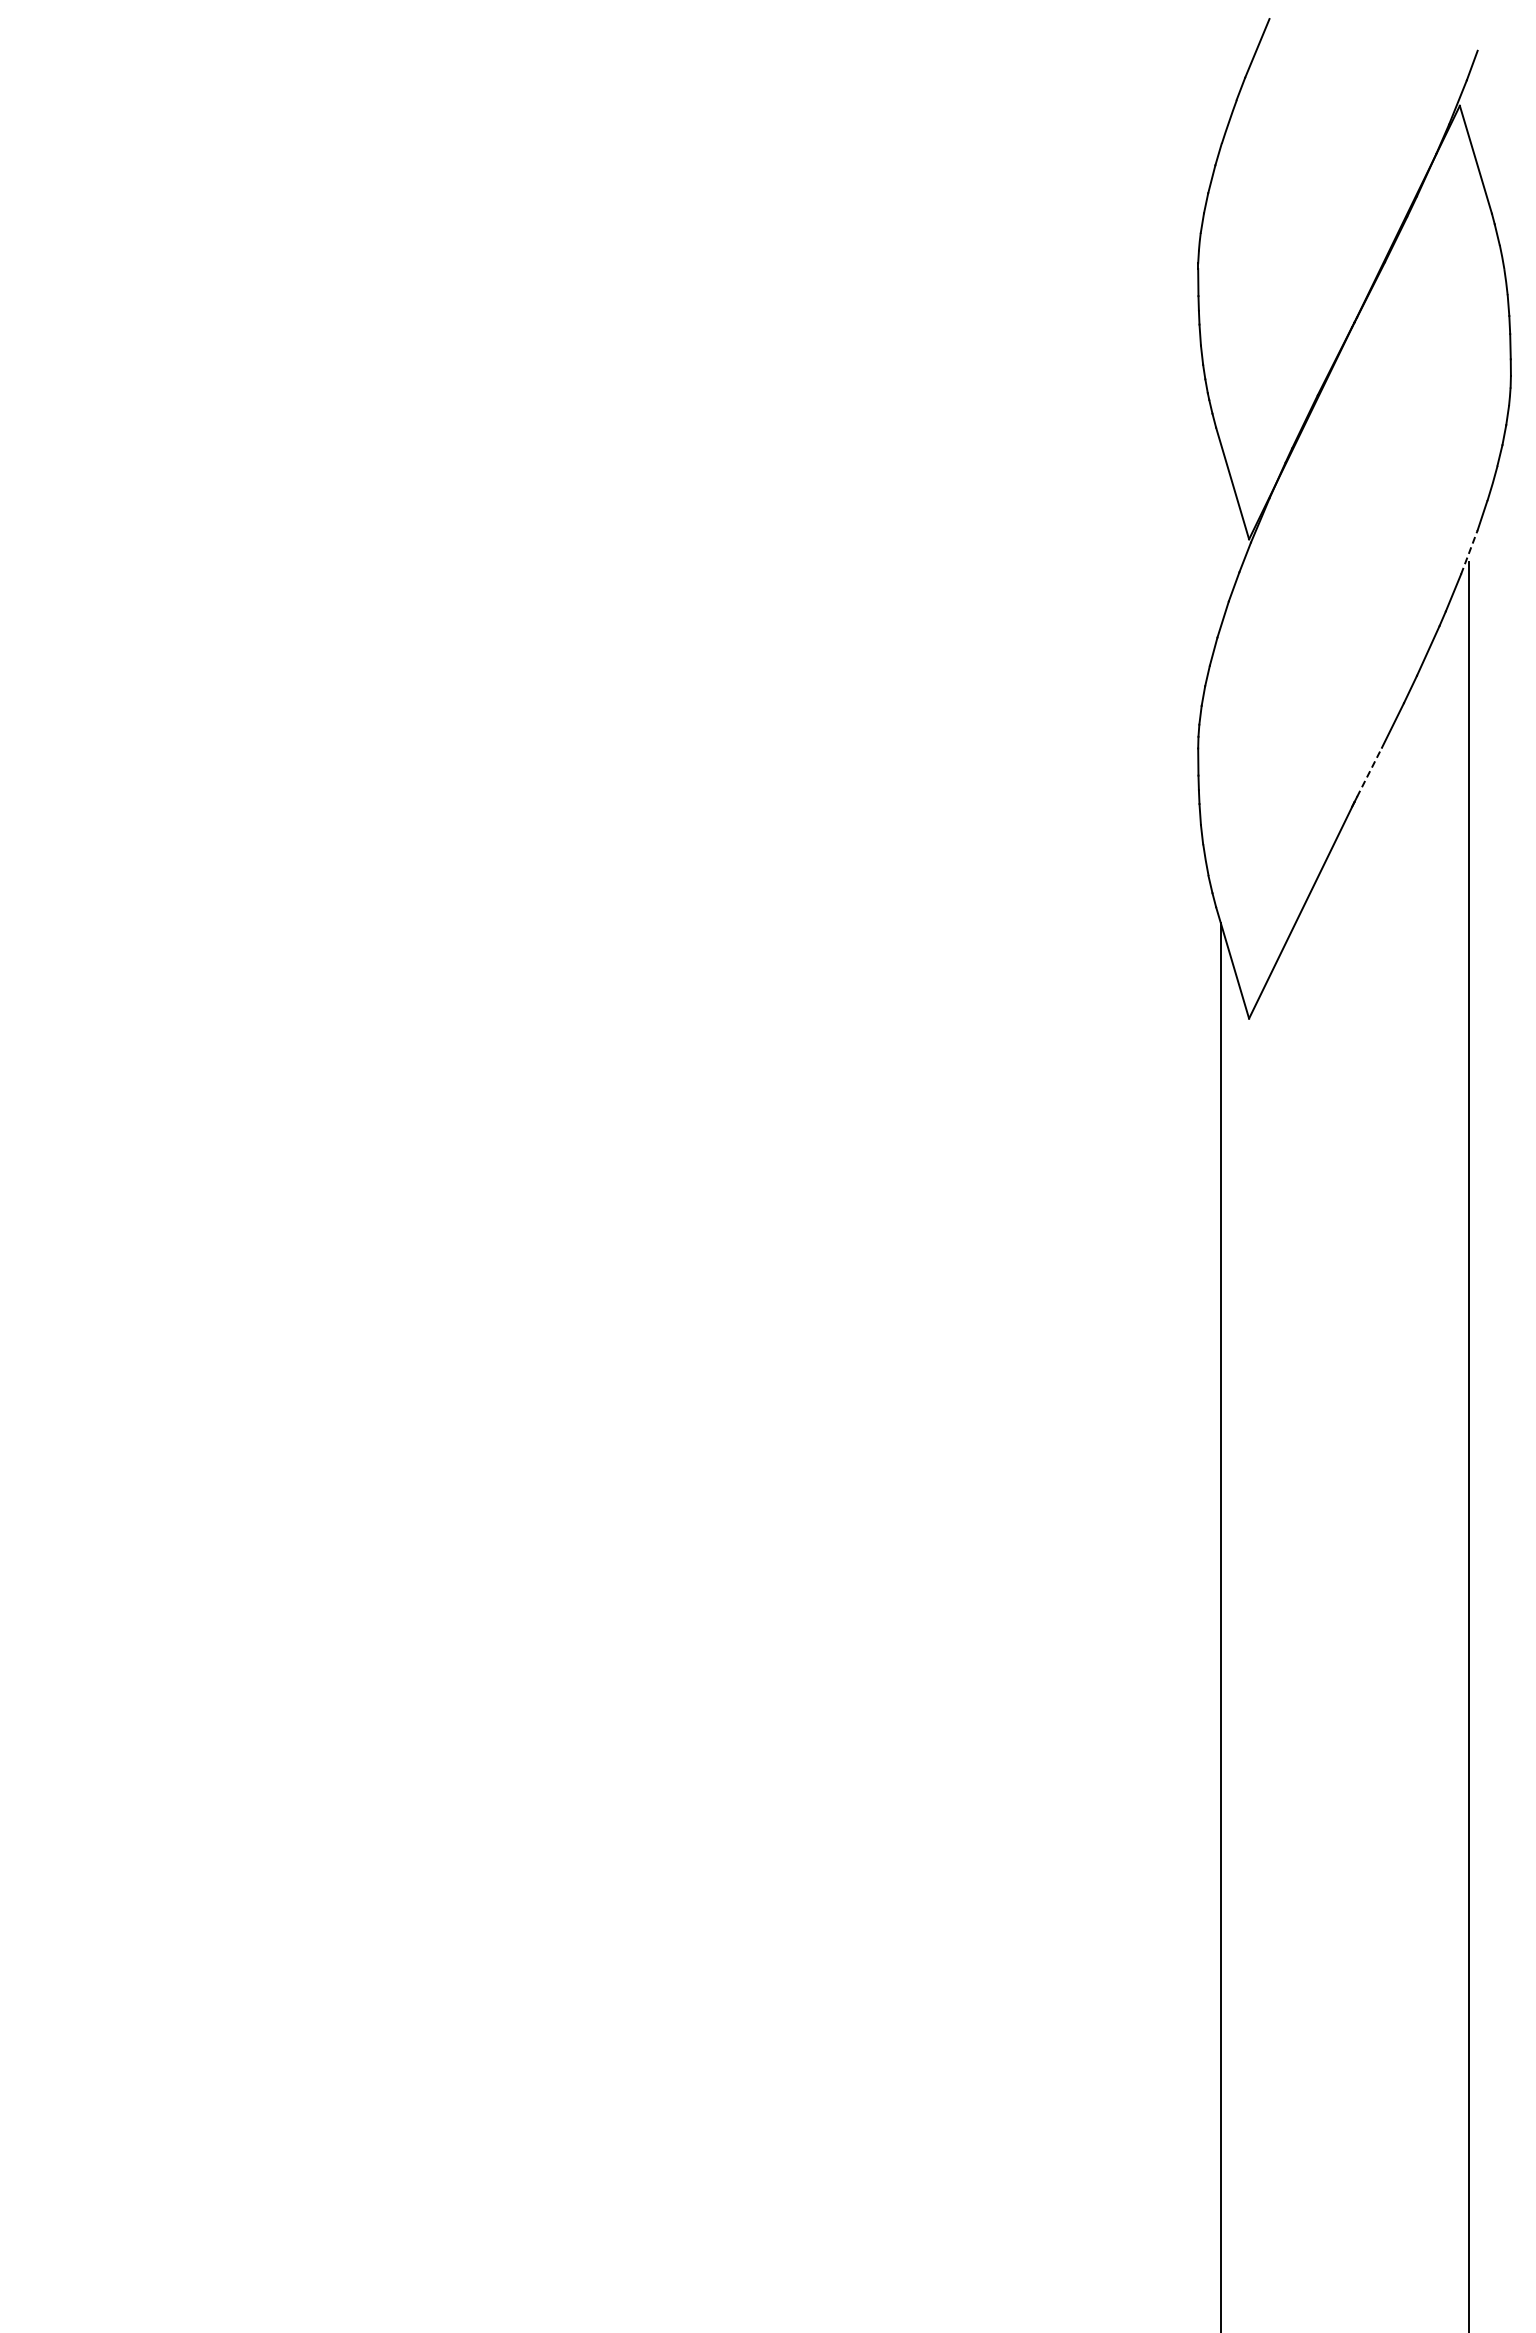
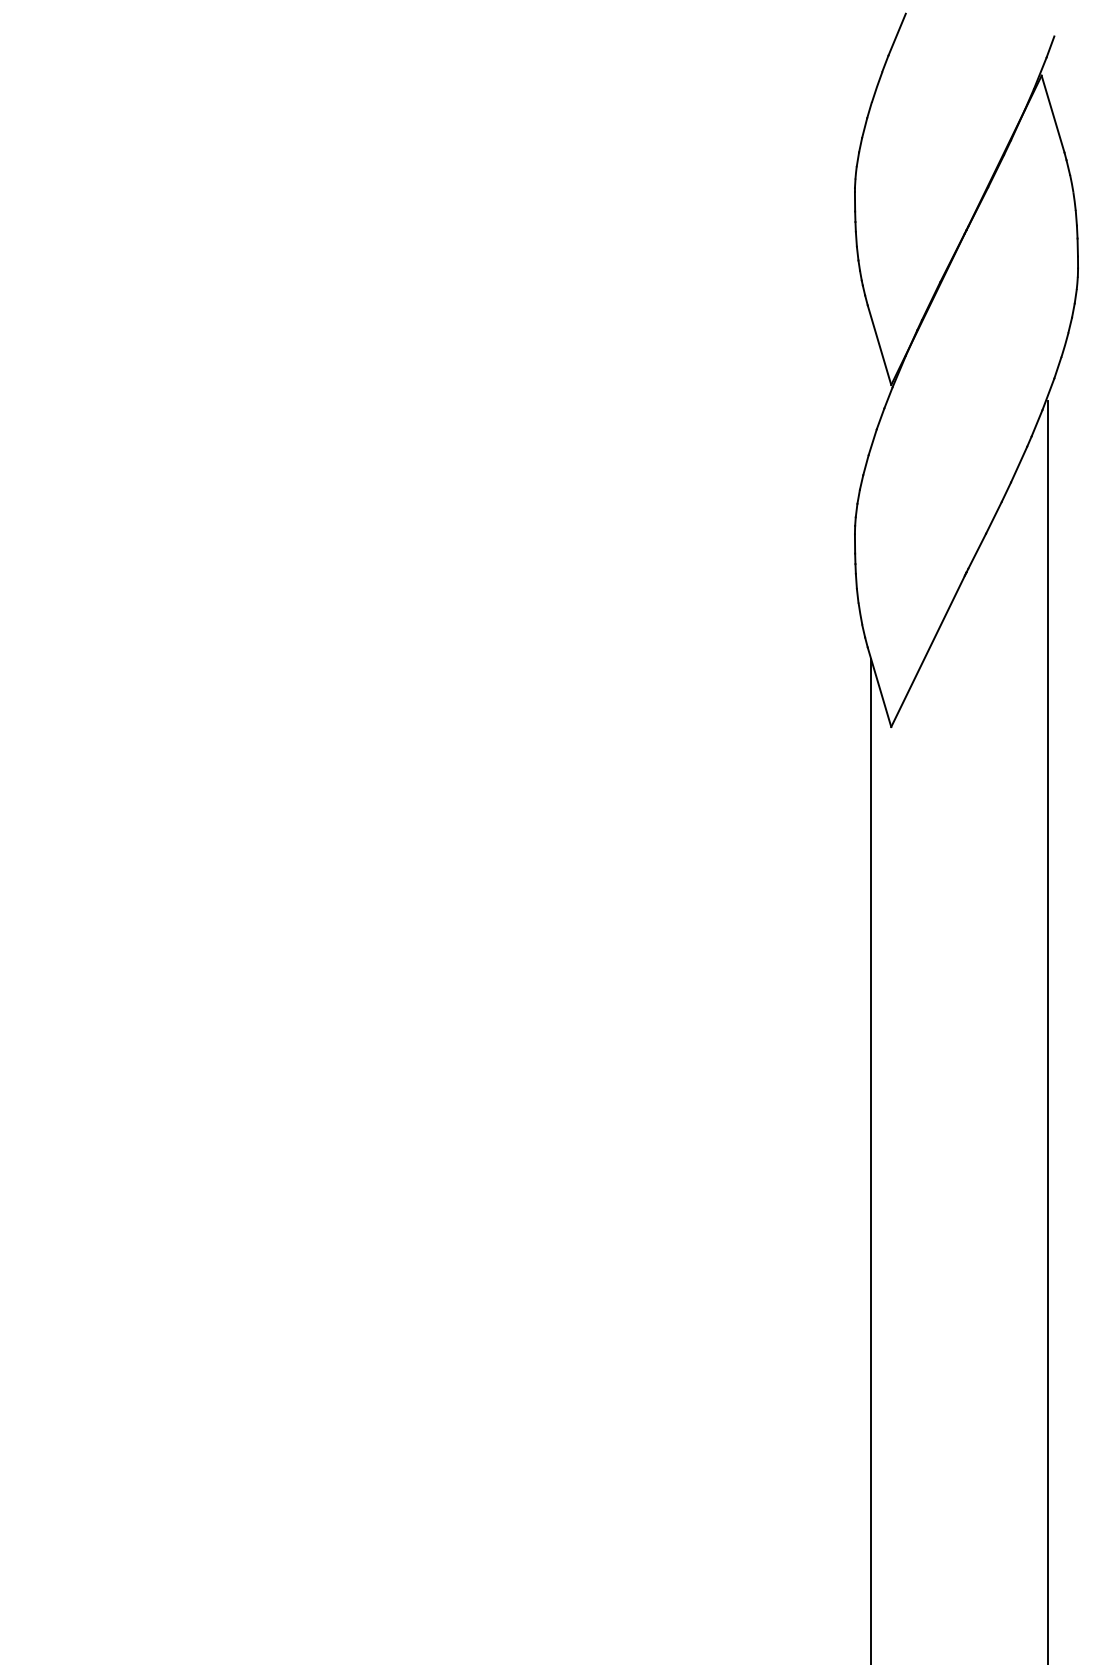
line: (1469, 552) -> (1048, 394), dashed -> solid
line: (1369, 772) -> (977, 551), dashed -> solid

